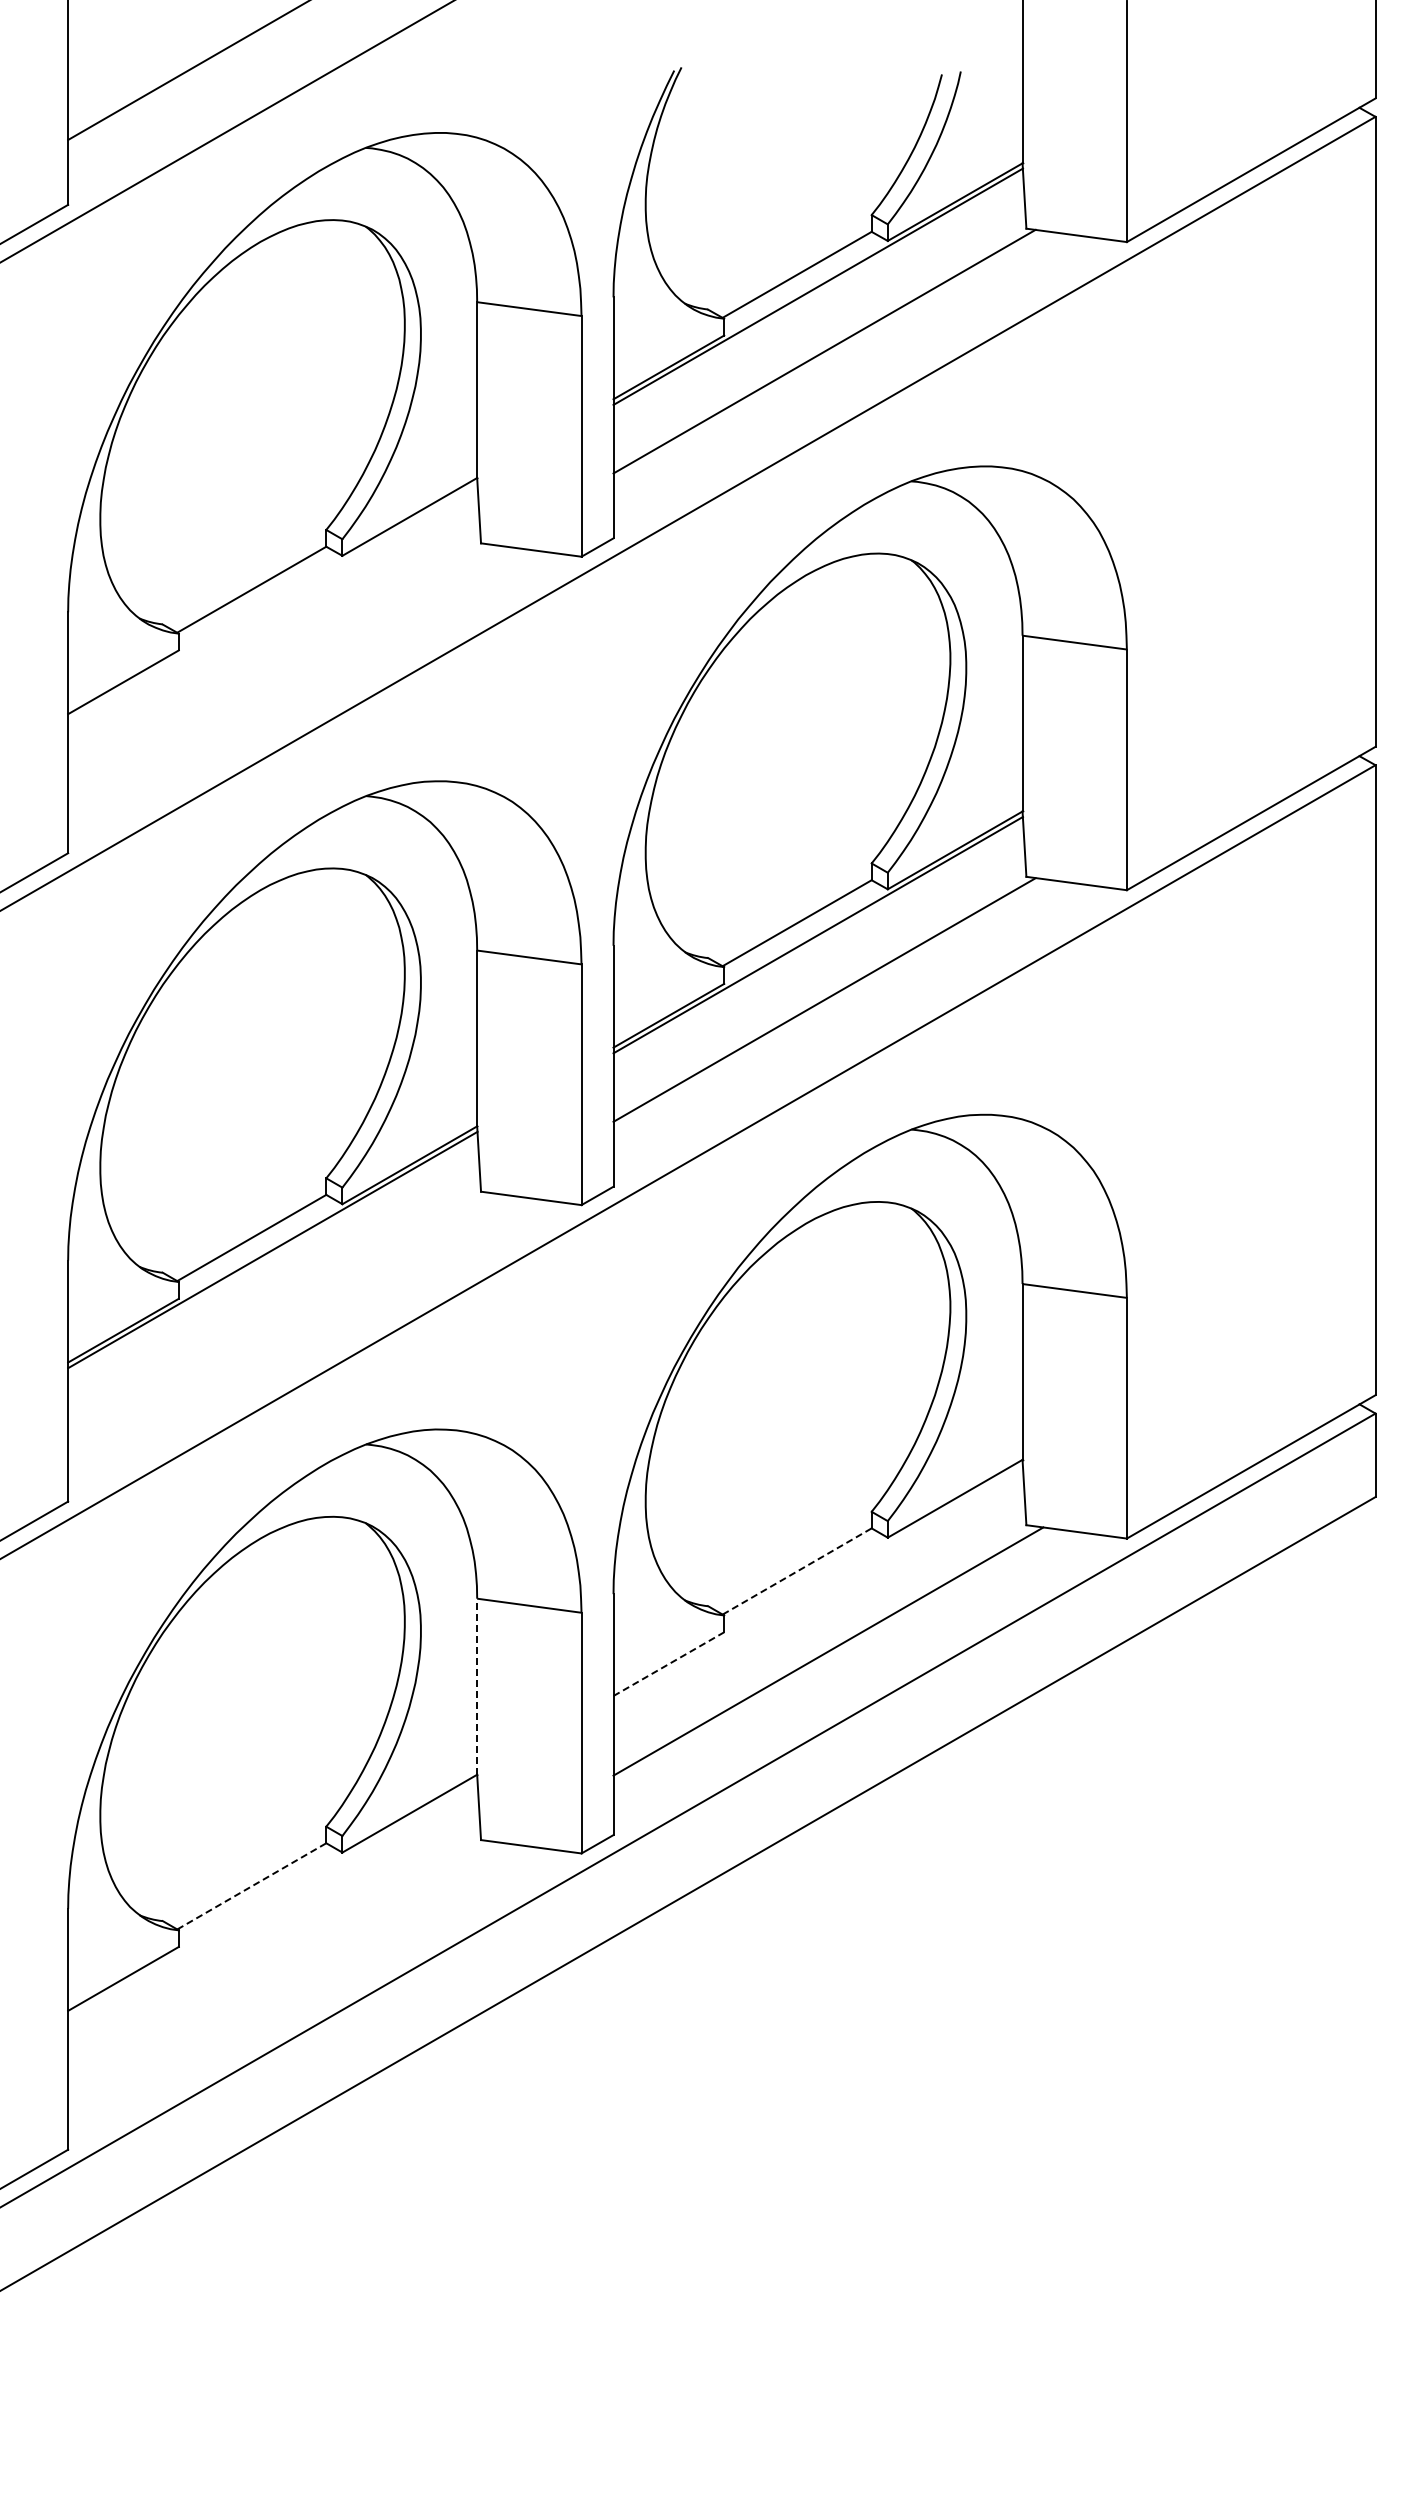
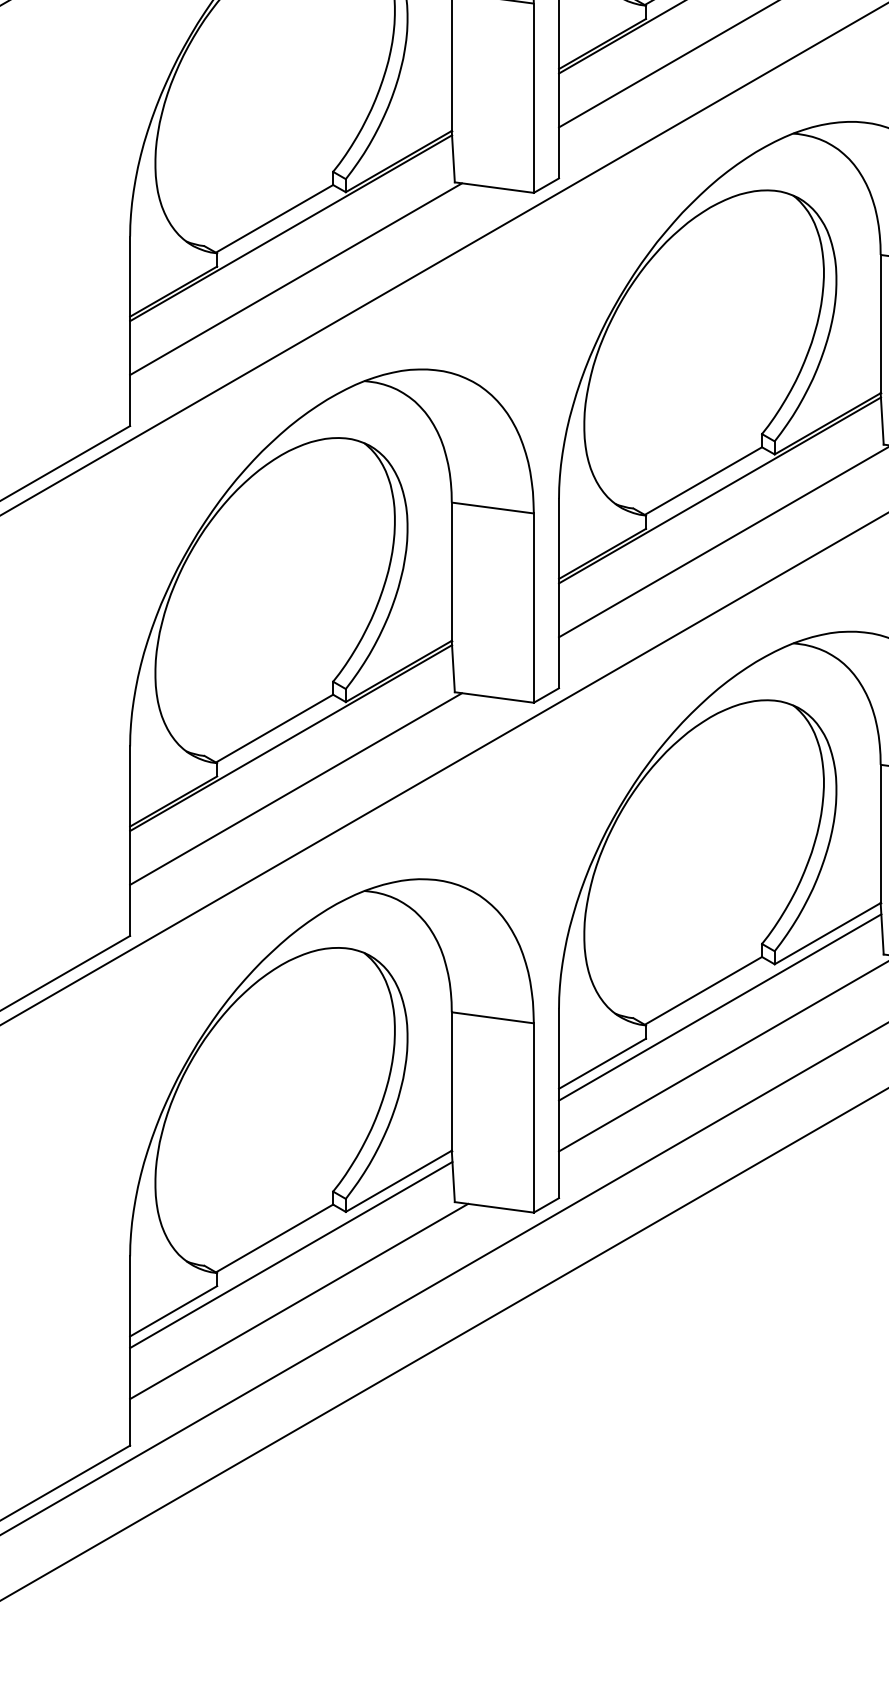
line: (272, 601) -> (290, 228), added
line: (279, 666) -> (296, 279), added
line: (279, 1314) -> (296, 788), added
line: (797, 1571) -> (703, 990), dashed -> solid
line: (818, 1592) -> (720, 1007), added
line: (668, 1664) -> (602, 1064), dashed -> solid
line: (477, 1686) -> (452, 1081), dashed -> solid
line: (252, 1886) -> (275, 1238), dashed -> solid
line: (273, 1907) -> (291, 1255), added
line: (283, 1966) -> (299, 1301), added

